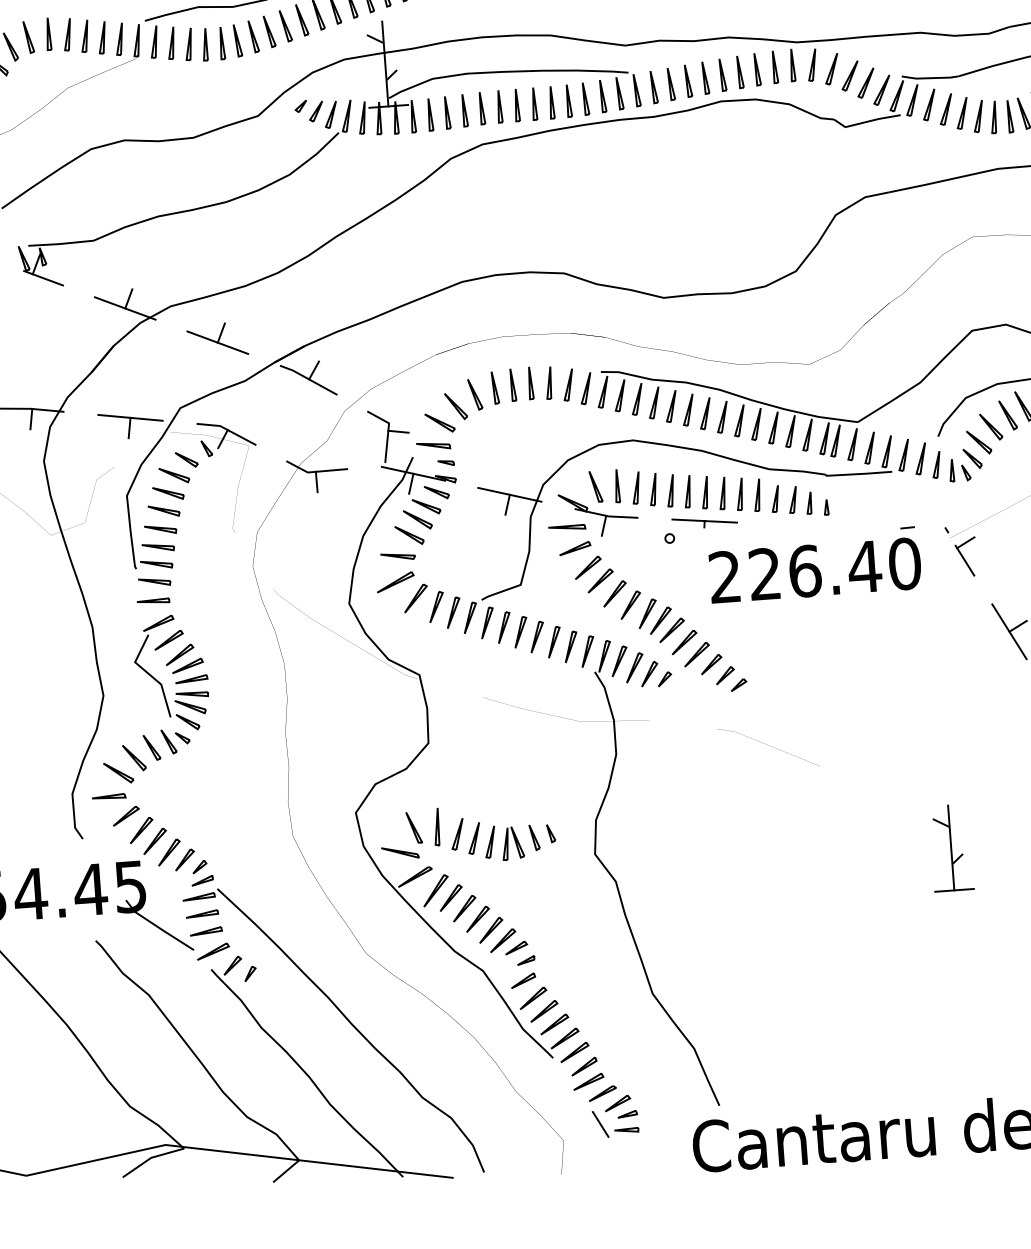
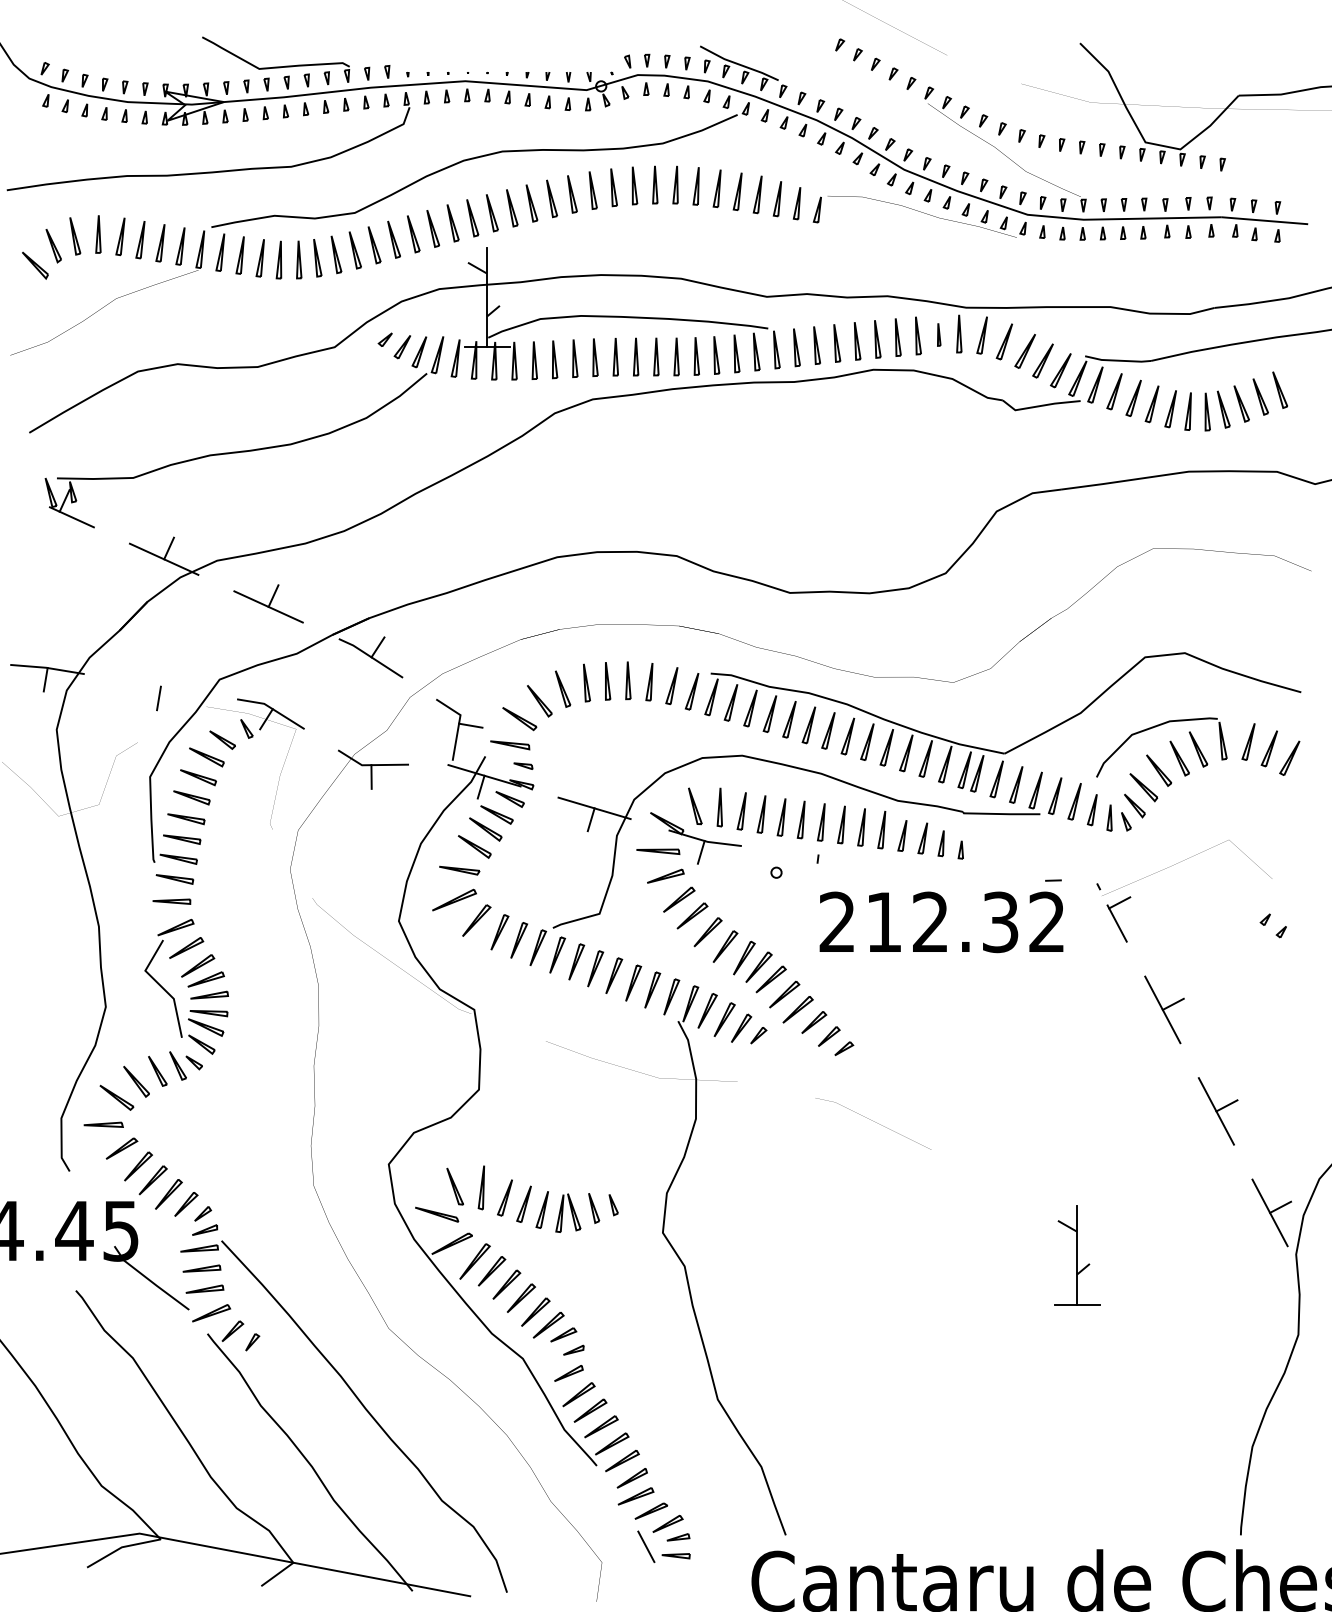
part: (775, 67) -> (939, 334), size x0.6
line: (130, 417) -> (160, 686), removed
line: (704, 521) -> (818, 855), removed
text: (834, 569) -> (965, 922), 226.40 -> 212.32

